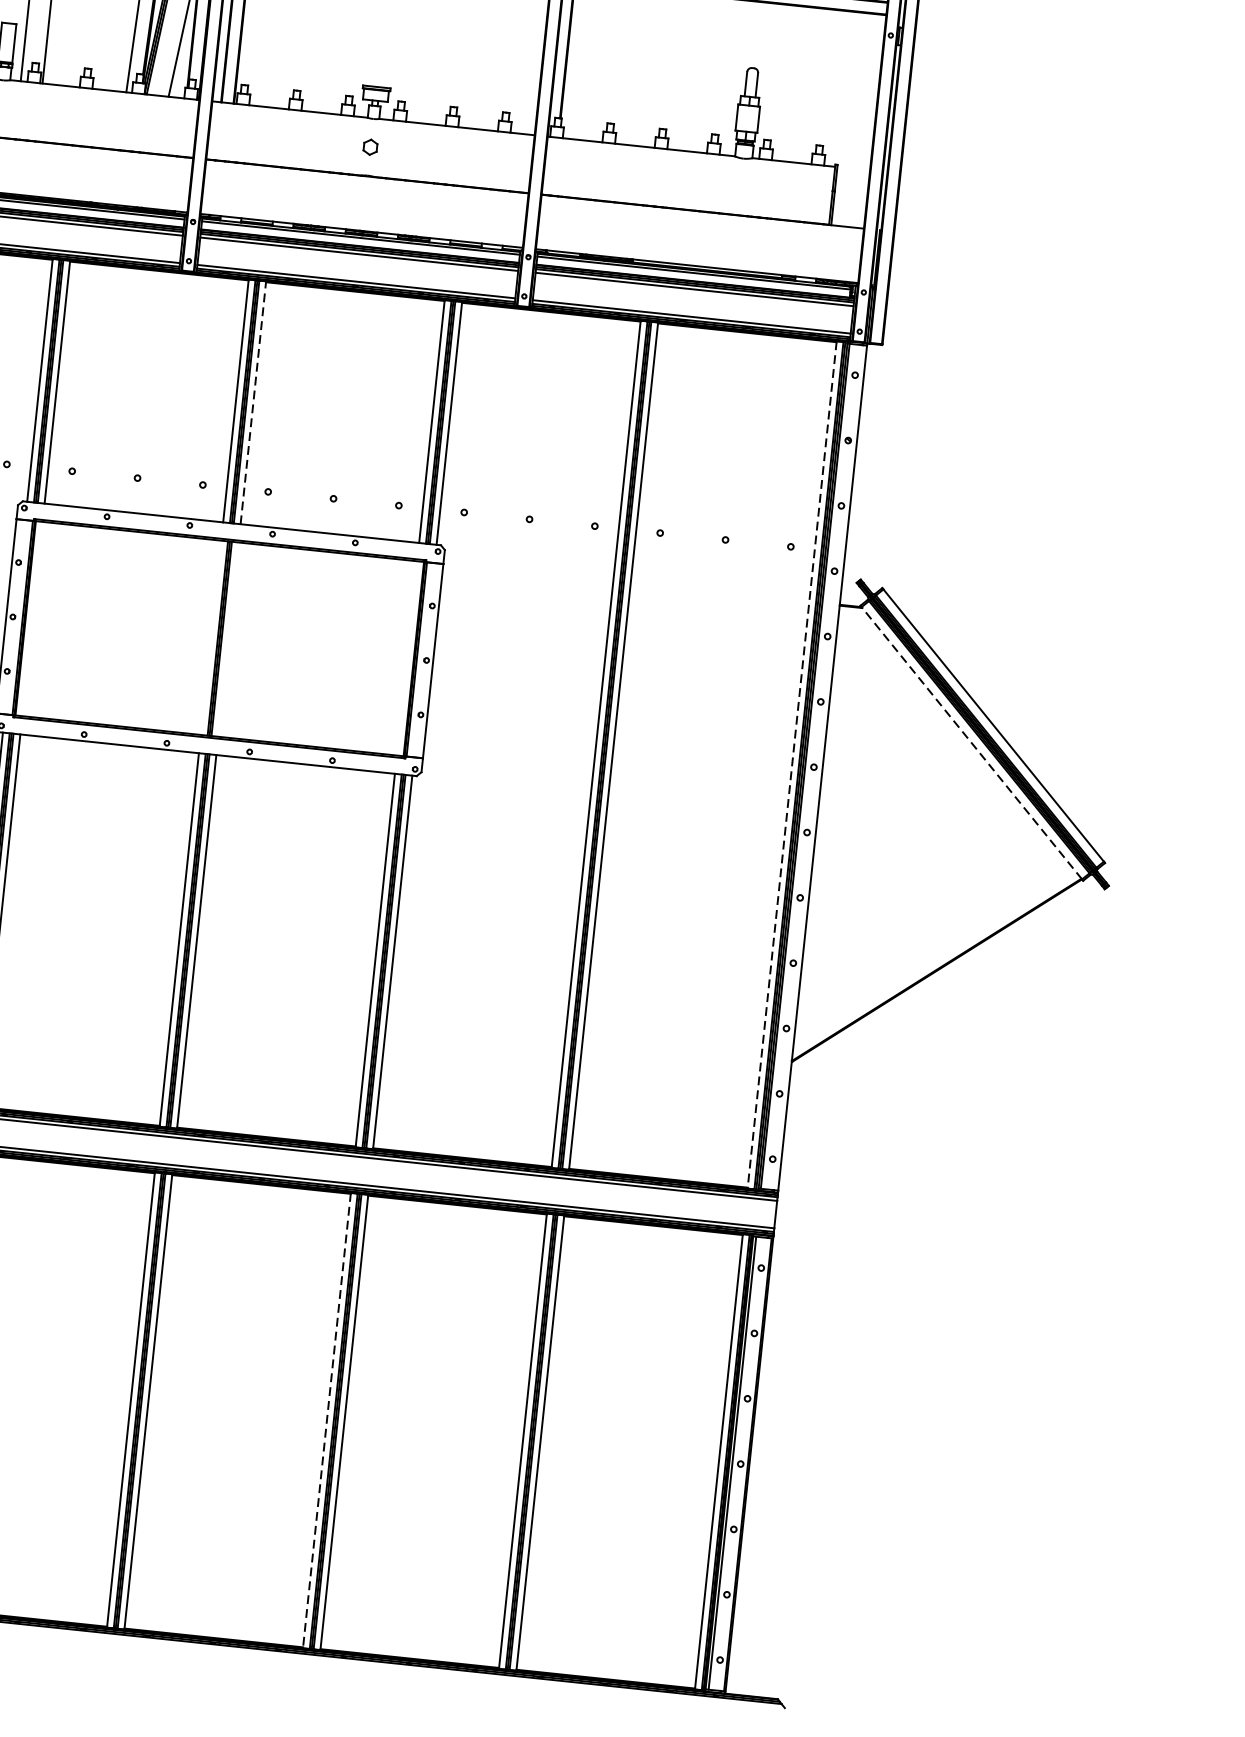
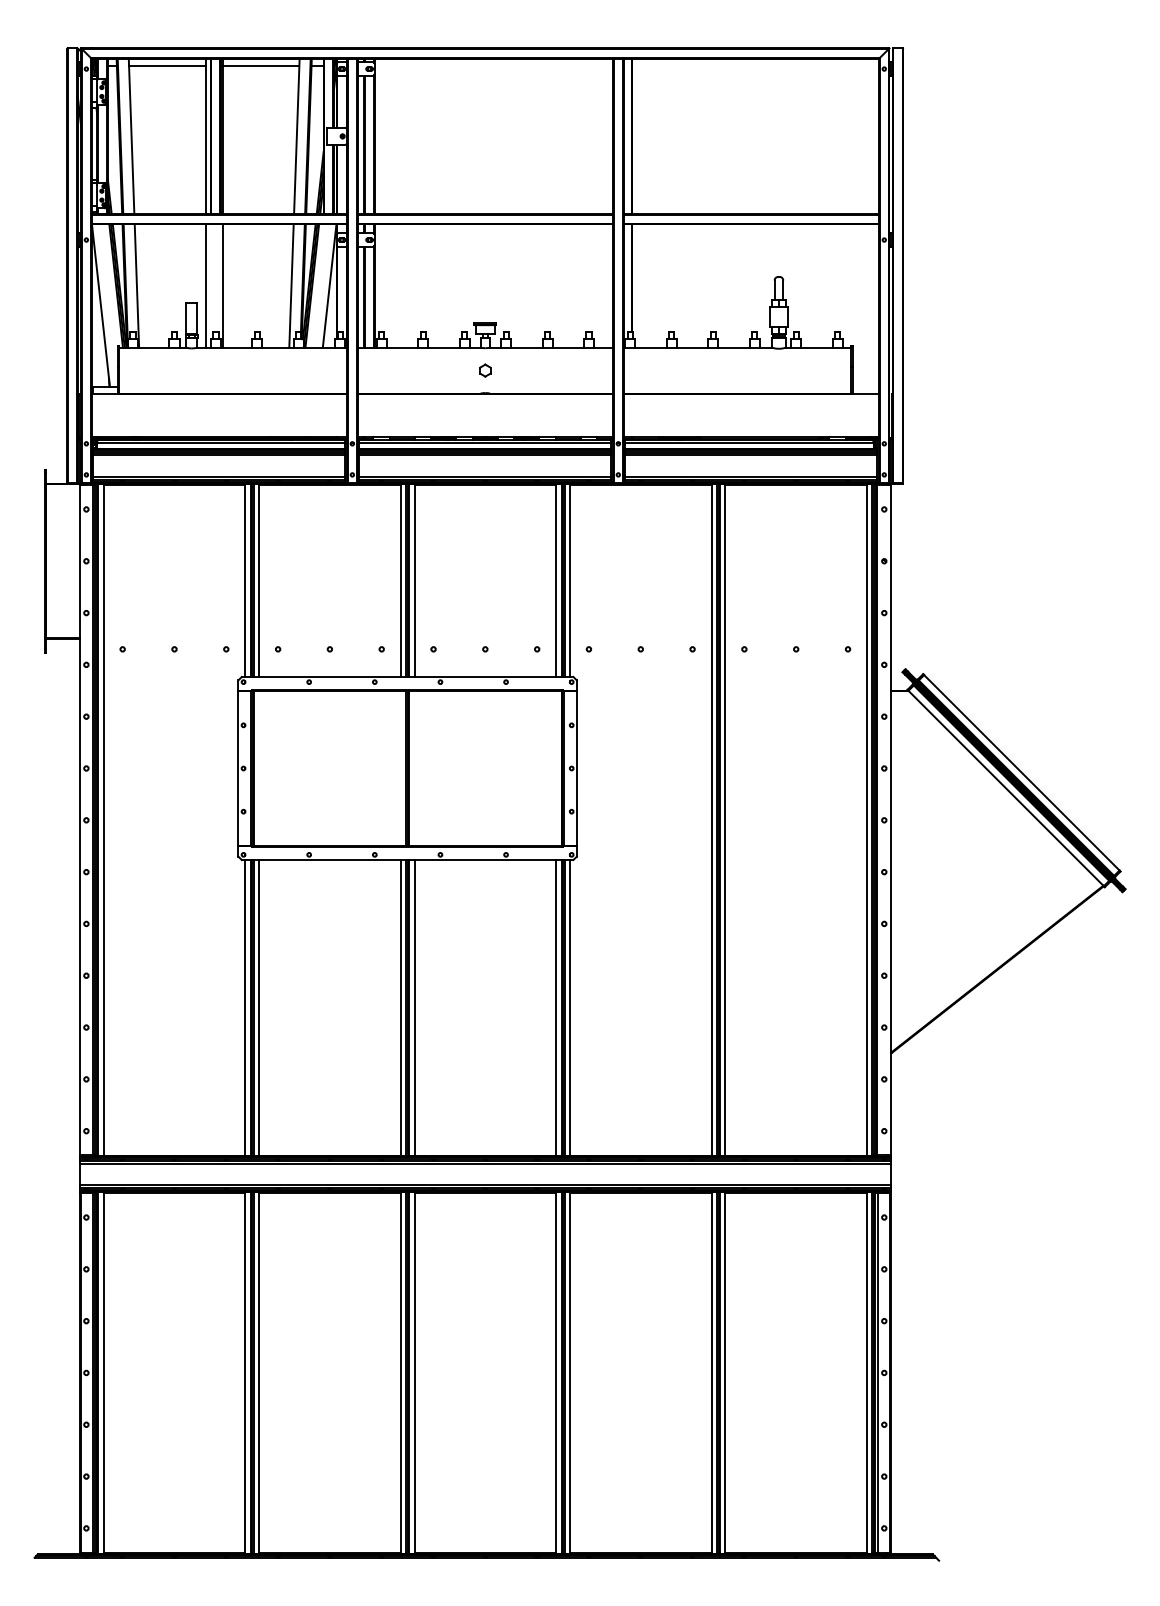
line: (253, 402) -> (414, 580), dashed -> solid
line: (970, 743) -> (1005, 788), dashed -> solid
line: (792, 765) -> (867, 820), dashed -> solid
line: (327, 1420) -> (556, 1372), dashed -> solid

